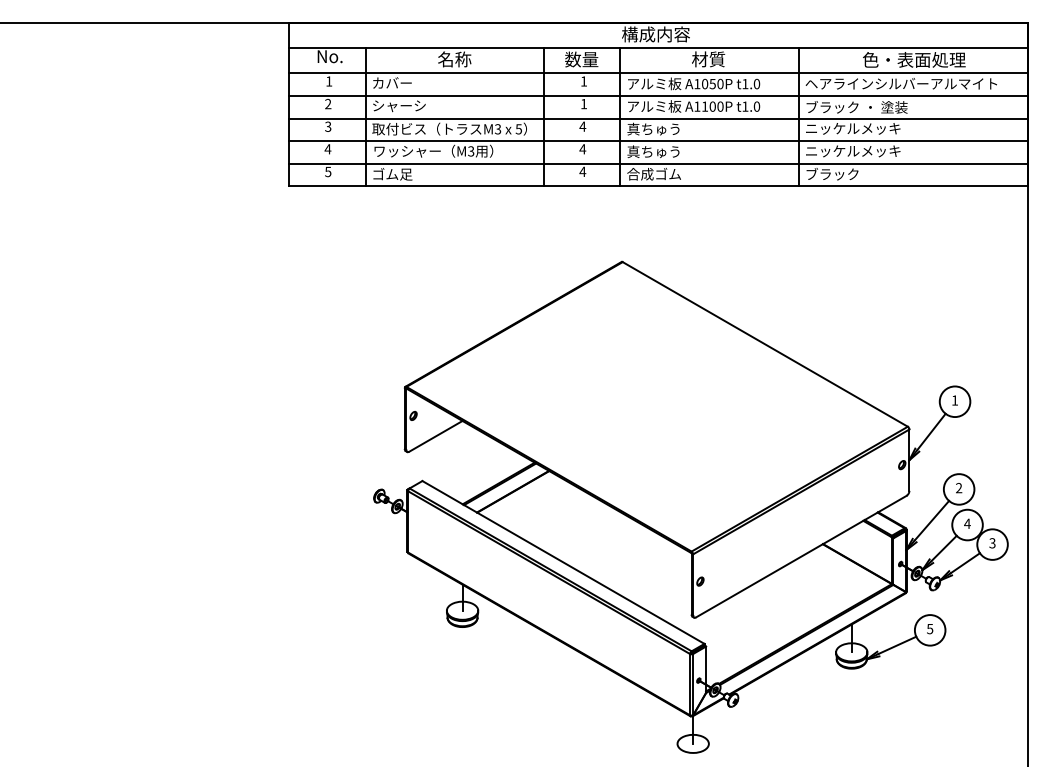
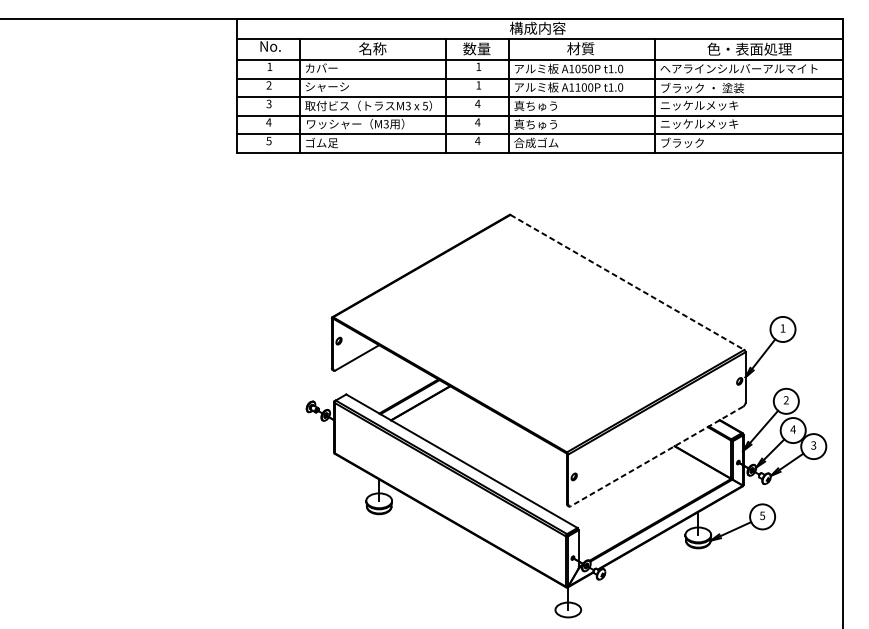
line: (765, 344) -> (627, 282), solid -> dashed
line: (801, 556) -> (657, 456), solid -> dashed

